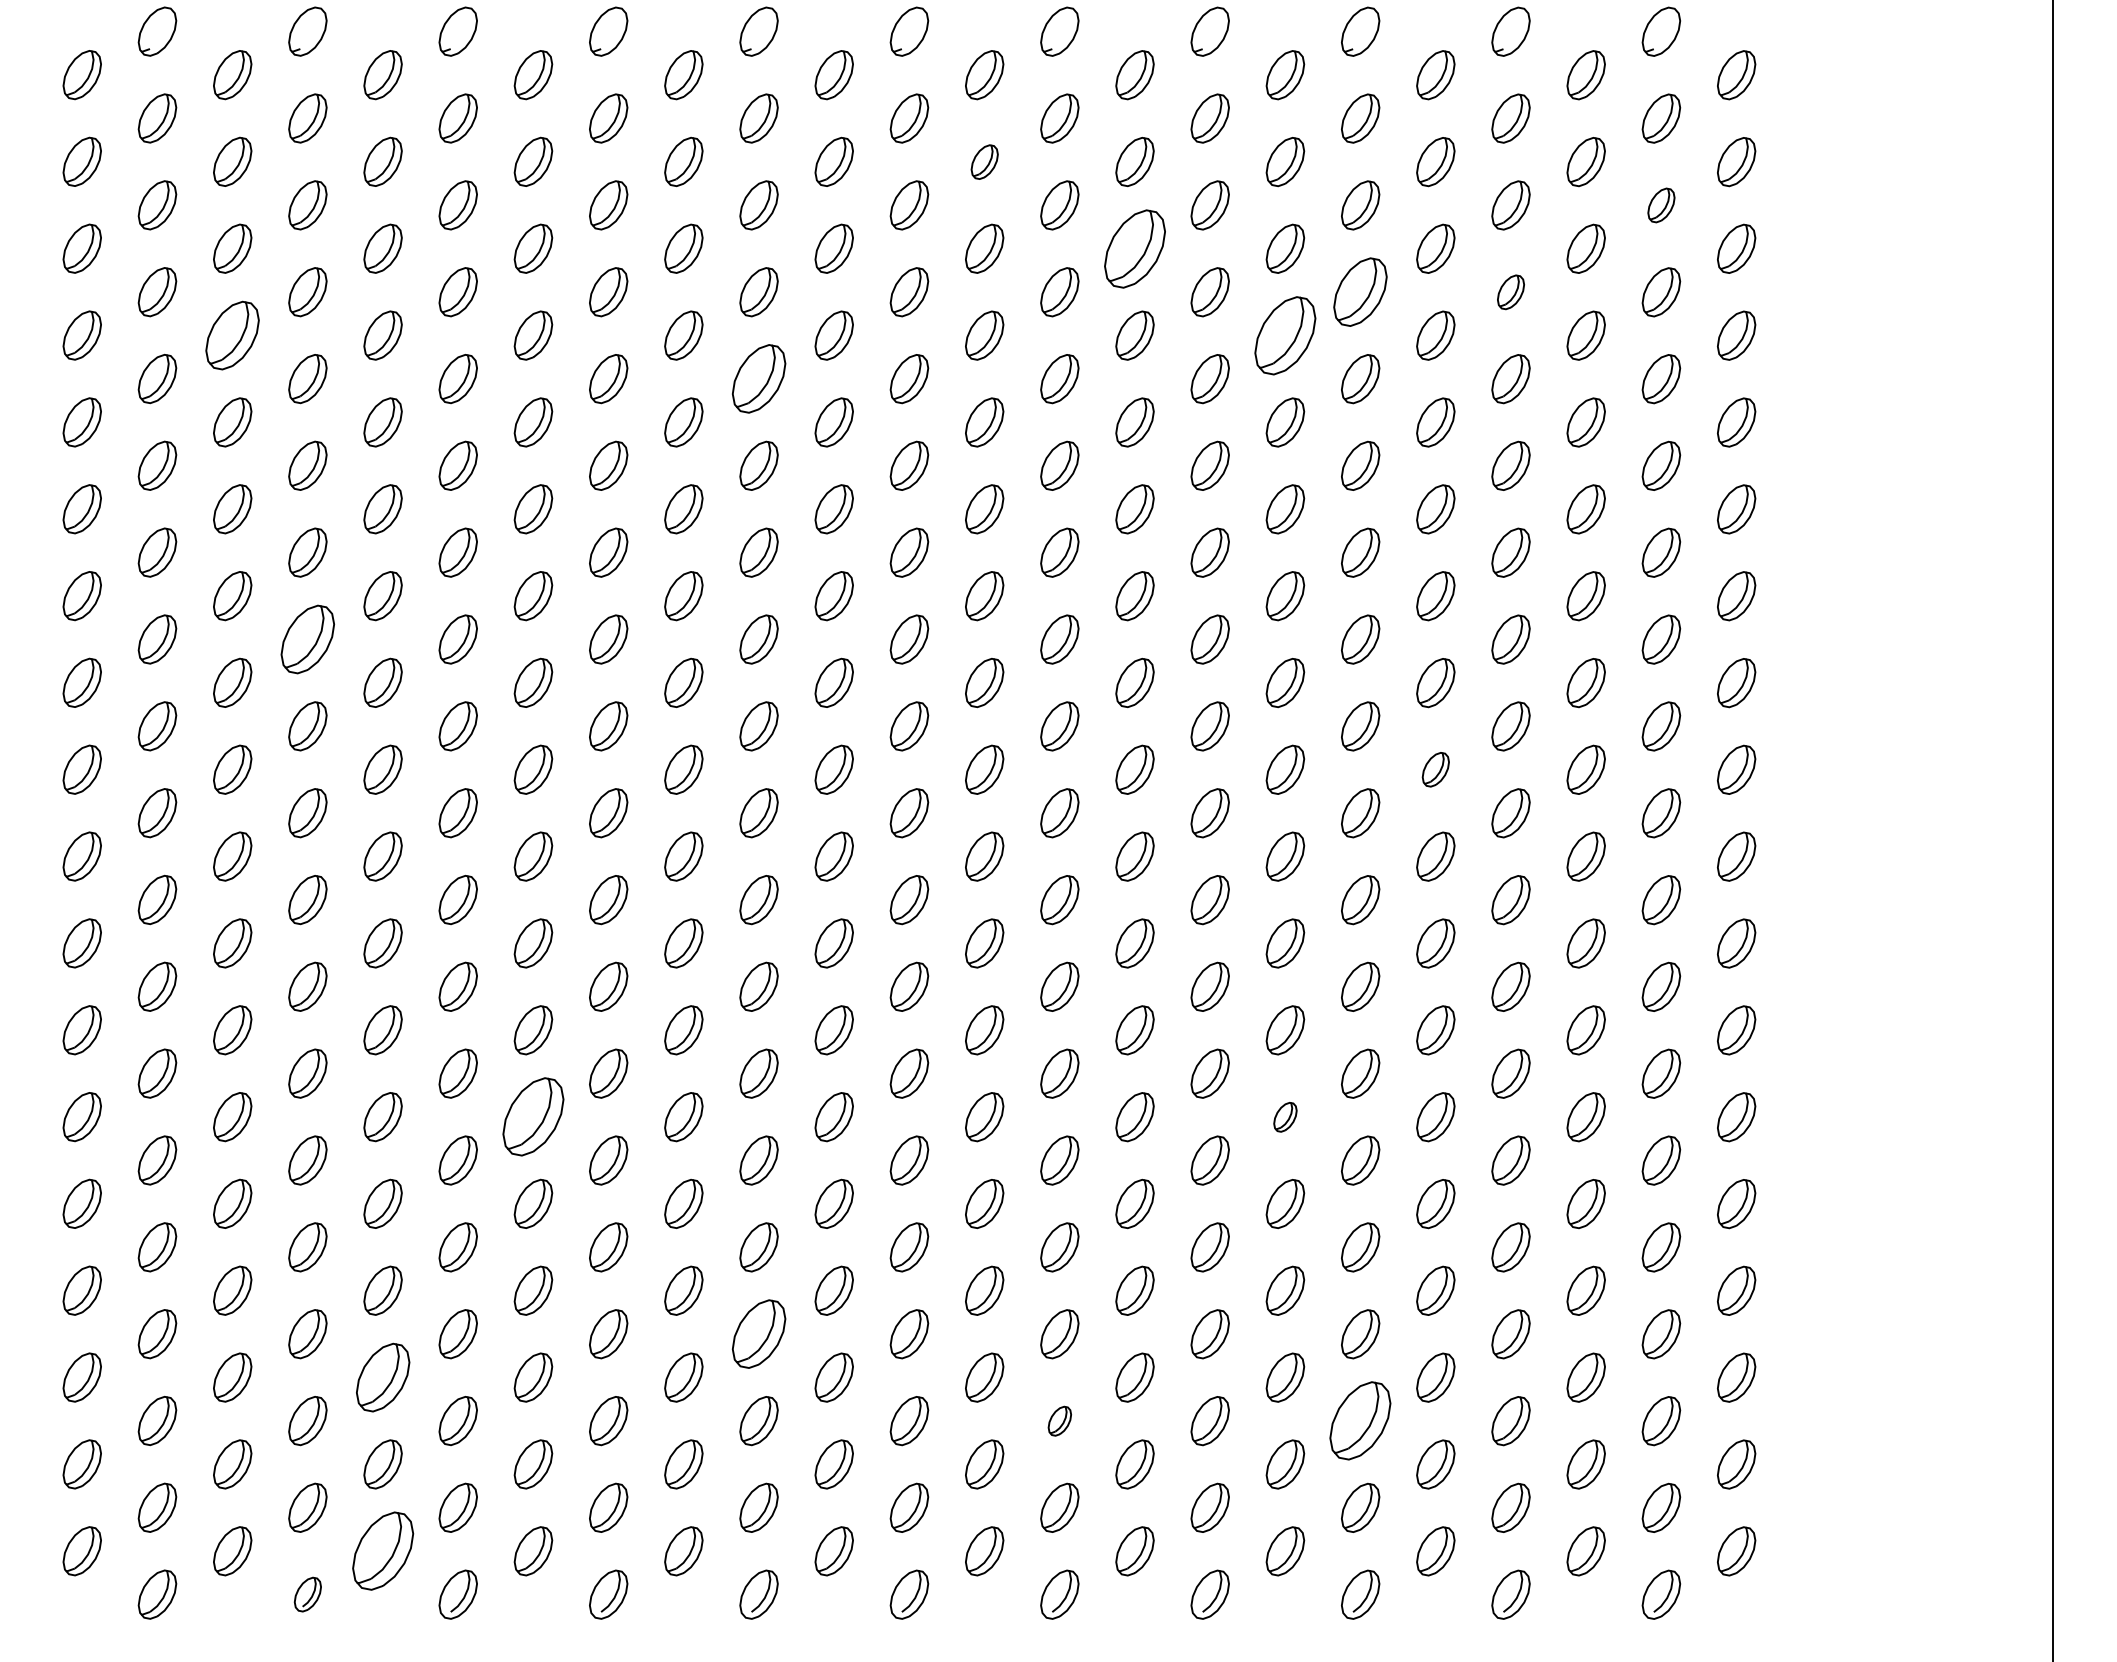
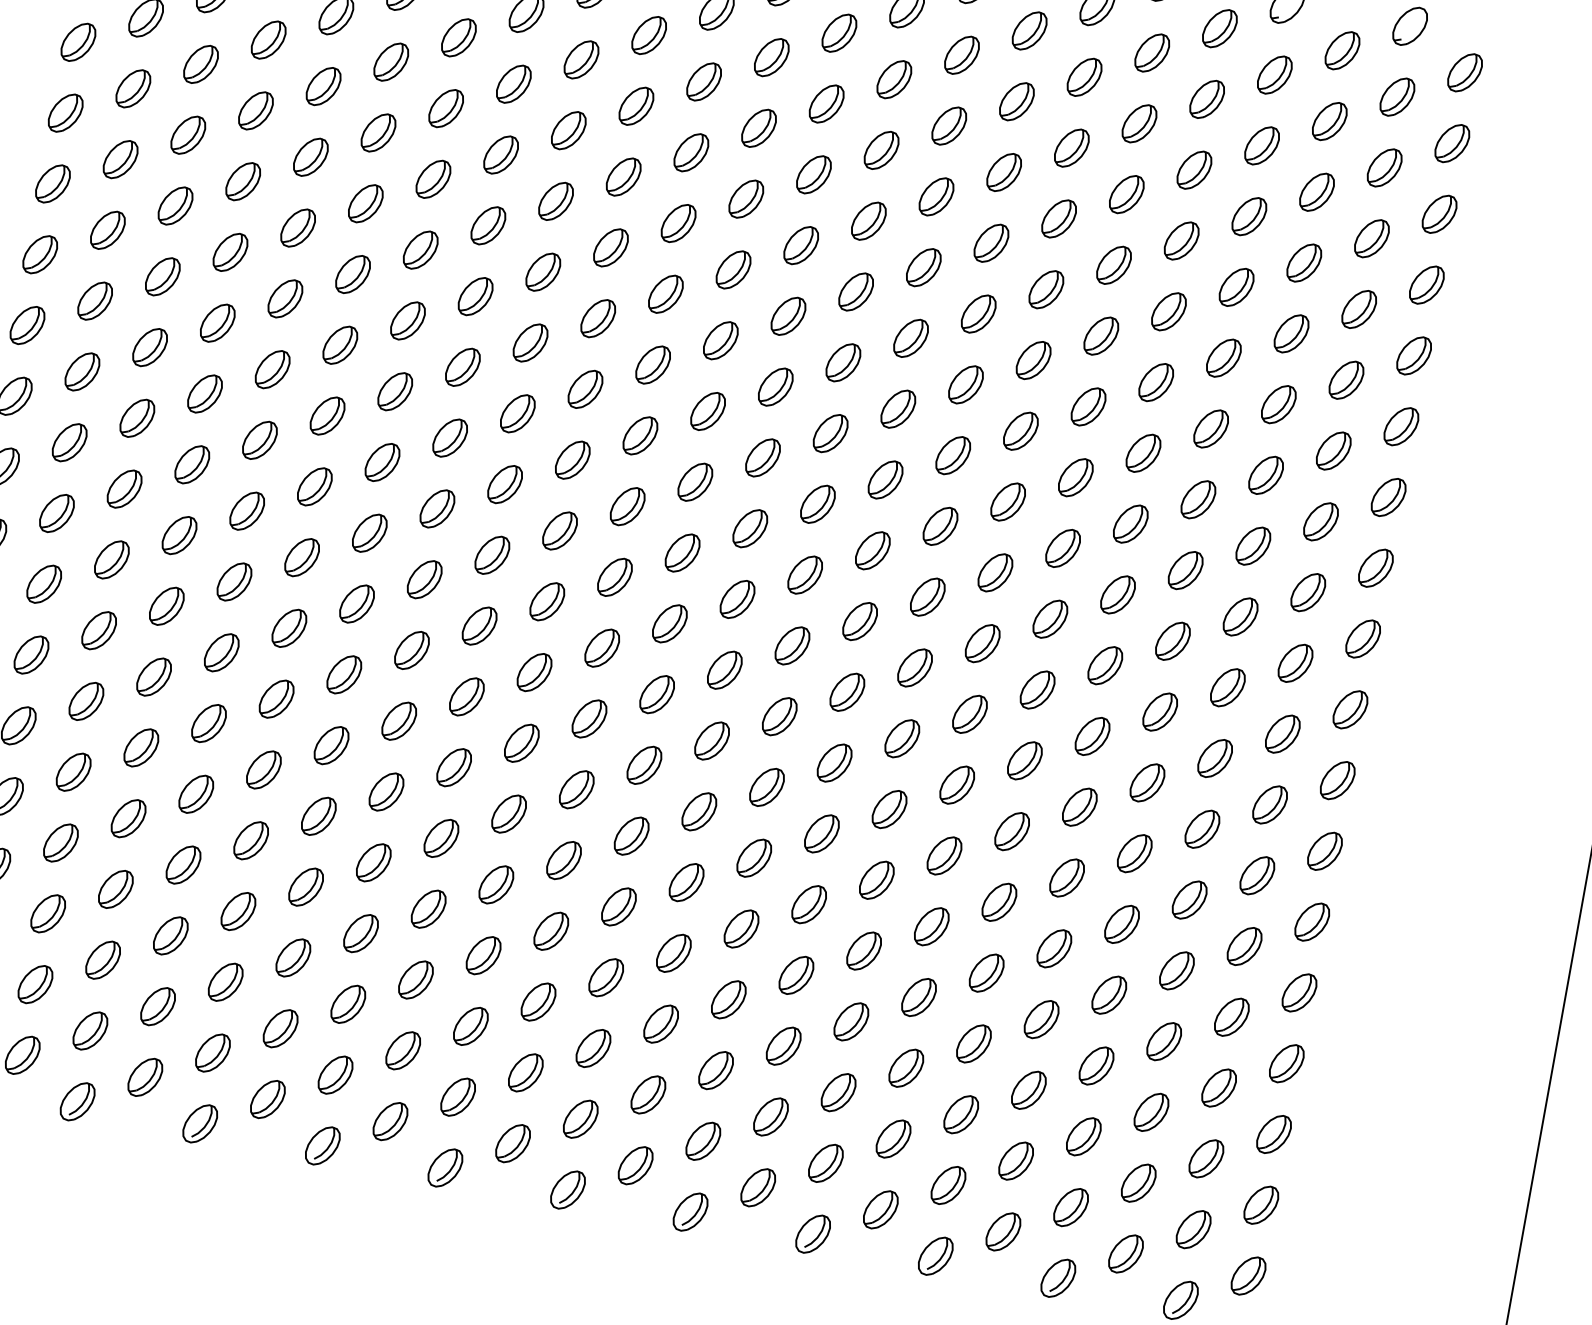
part: (984, 162) -> (839, 33), size x1.43
part: (1661, 205) -> (1384, 167), size x1.43
part: (1134, 248) -> (948, 125), size x0.62
part: (1360, 292) -> (1126, 194), size x0.71
part: (1510, 292) -> (1248, 216), size x1.43
part: (232, 335) -> (200, 64), size x0.71
part: (1285, 335) -> (1059, 218), size x0.62
part: (758, 379) -> (623, 177), size x0.71
part: (307, 639) -> (217, 323), size x0.71
part: (1435, 769) -> (1117, 594), size x1.43
part: (533, 1117) -> (331, 745), size x0.62
part: (1285, 1117) -> (944, 856), size x1.67
part: (758, 1334) -> (483, 955), size x0.71
part: (382, 1377) -> (170, 935), size x0.71
part: (1059, 1421) -> (715, 1070), size x1.67
part: (1360, 1421) -> (961, 1115), size x0.62
part: (382, 1551) -> (144, 1077), size x0.62
part: (307, 1594) -> (77, 1101), size x1.43

